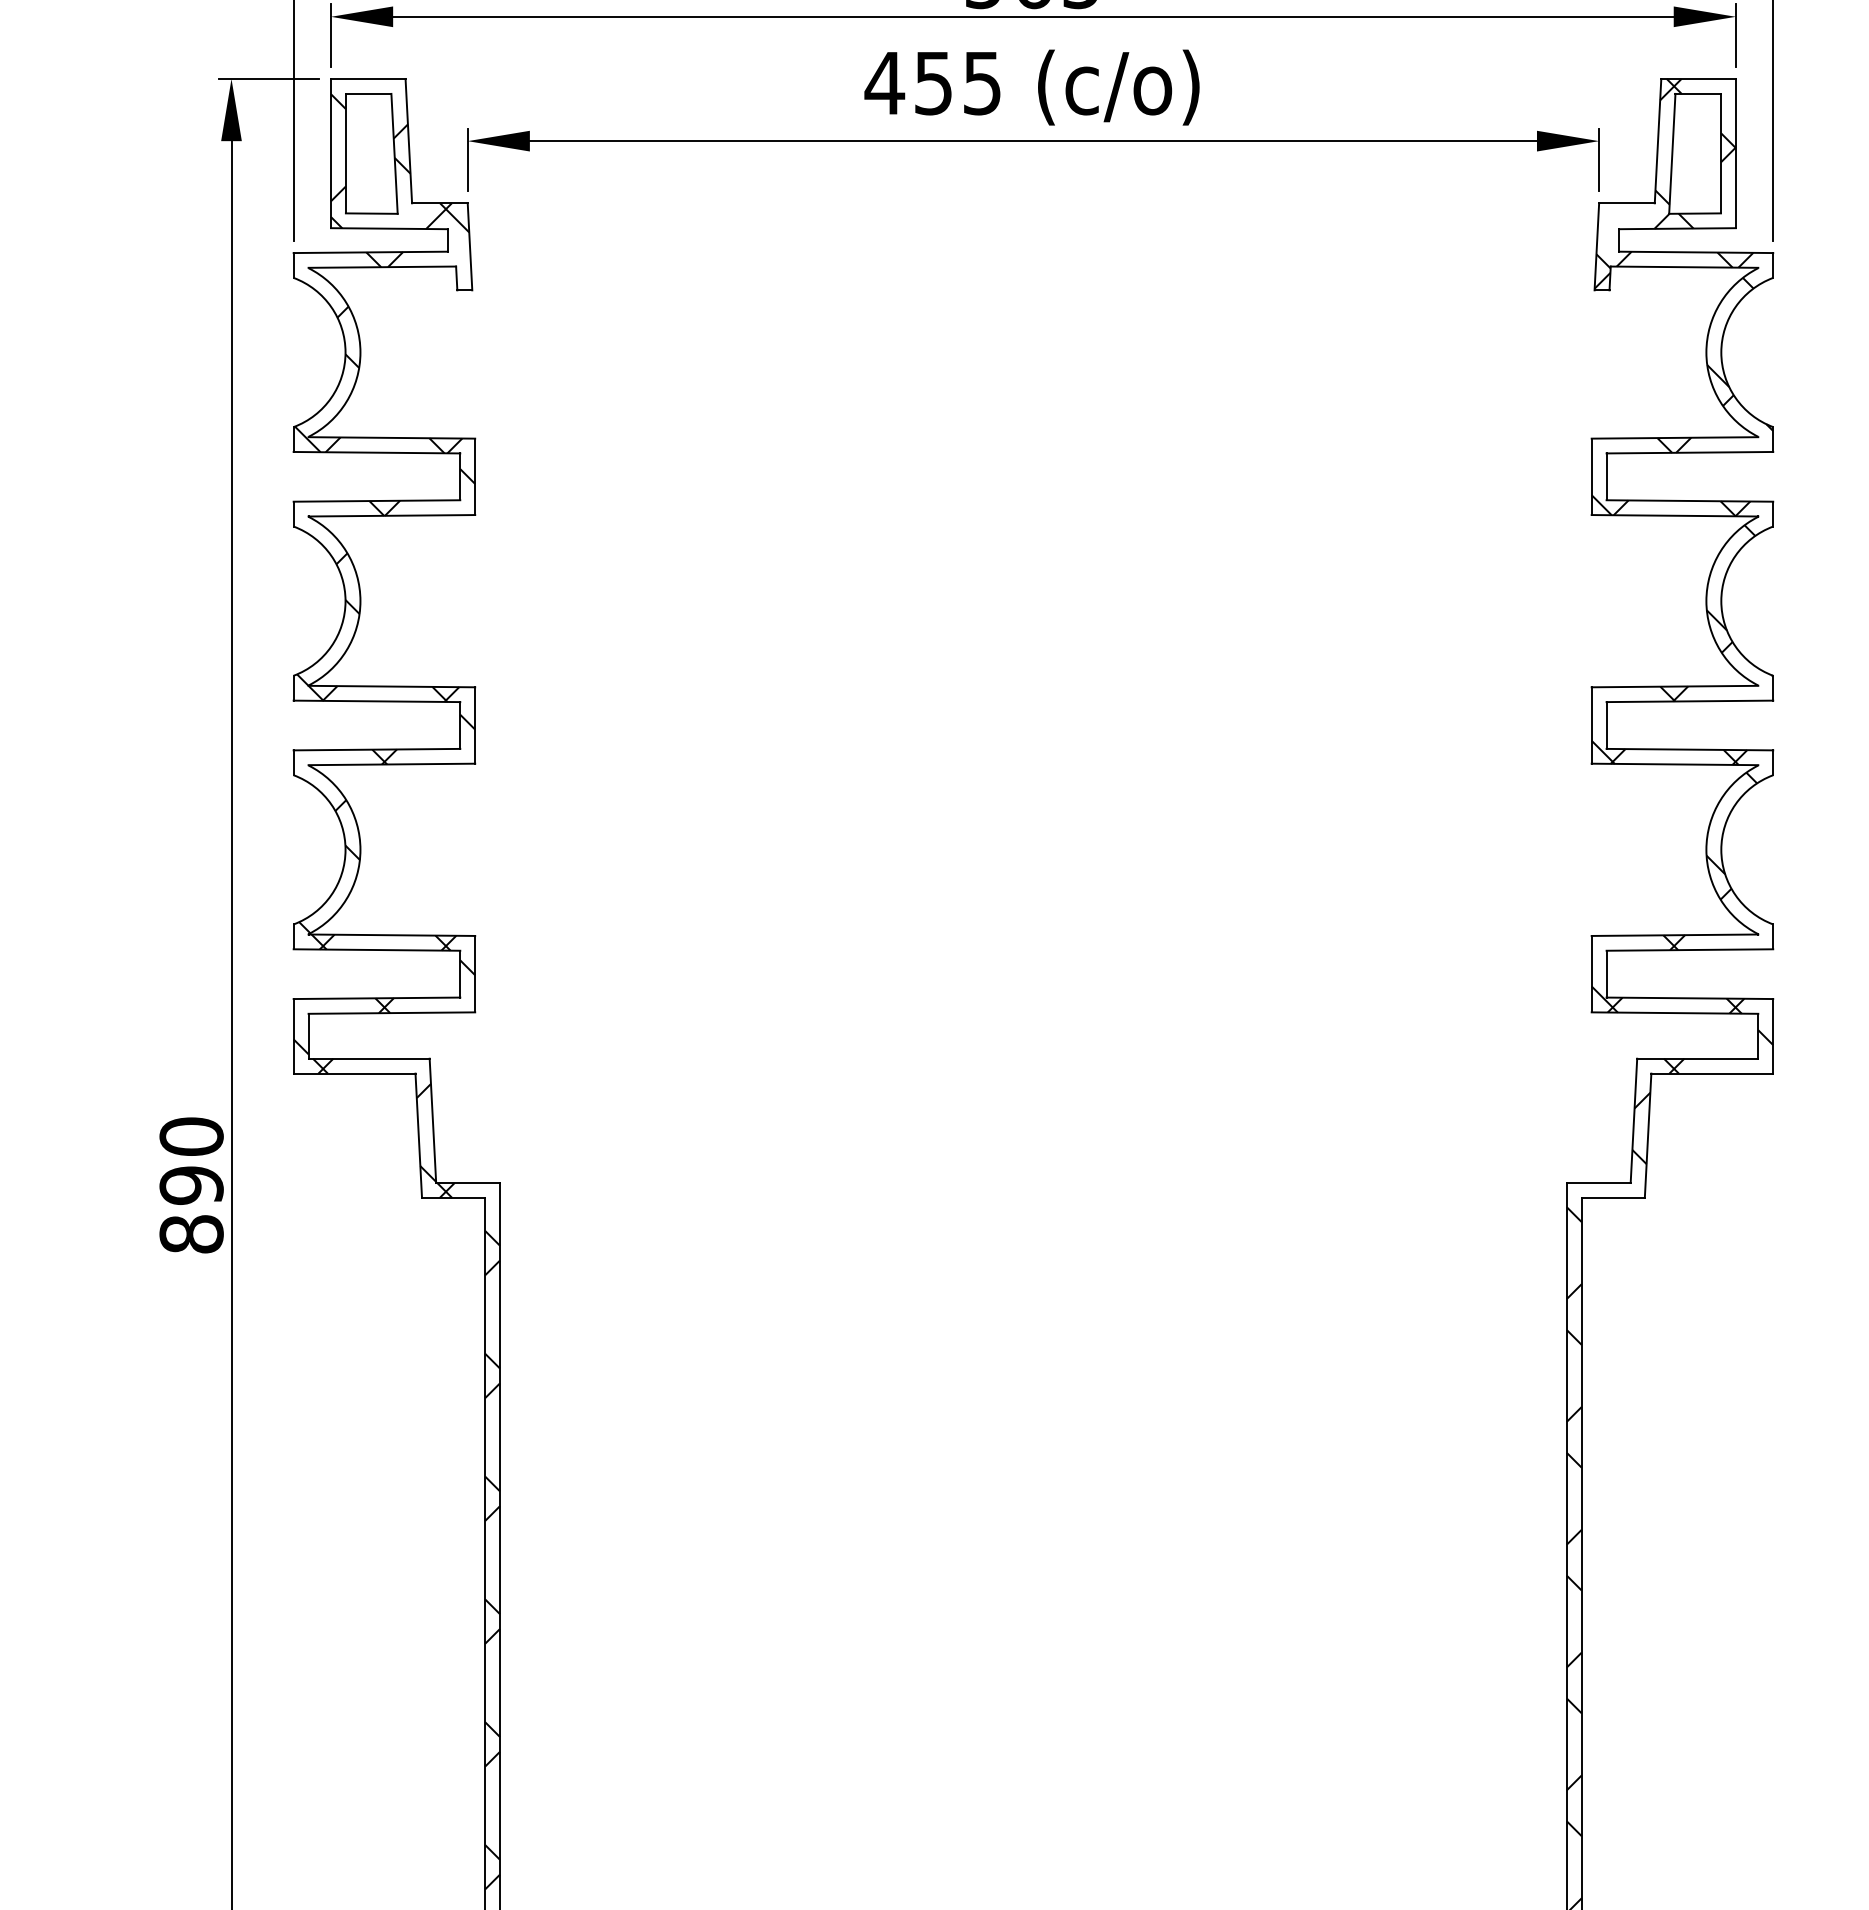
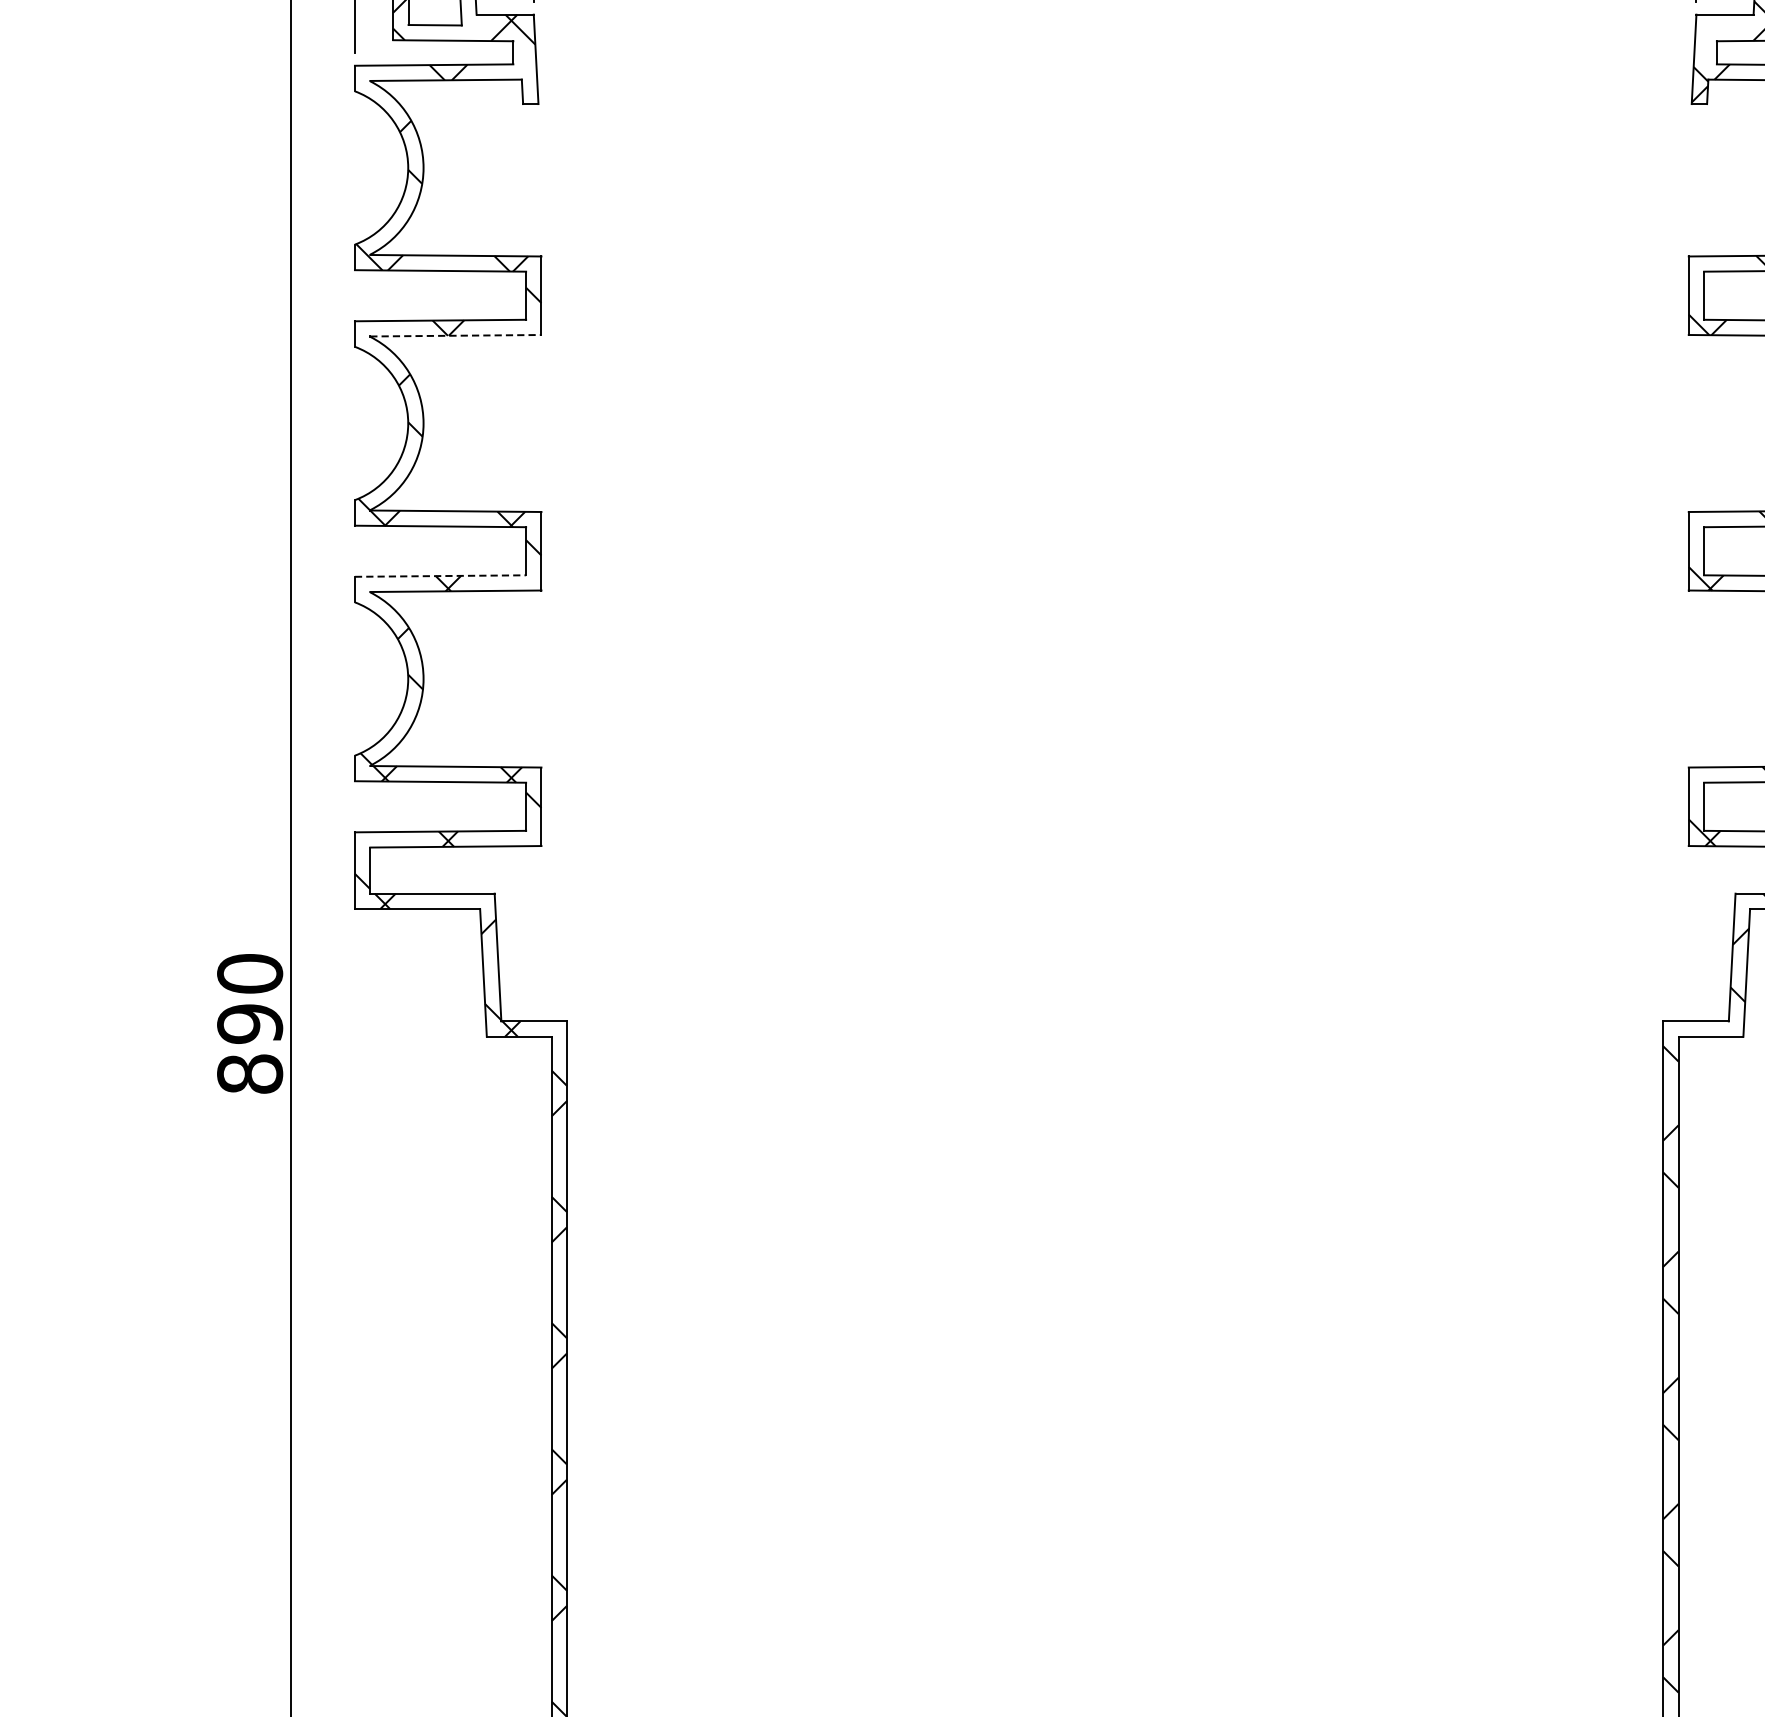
line: (392, 515) -> (456, 335), solid -> dashed
line: (377, 749) -> (441, 575), solid -> dashed

